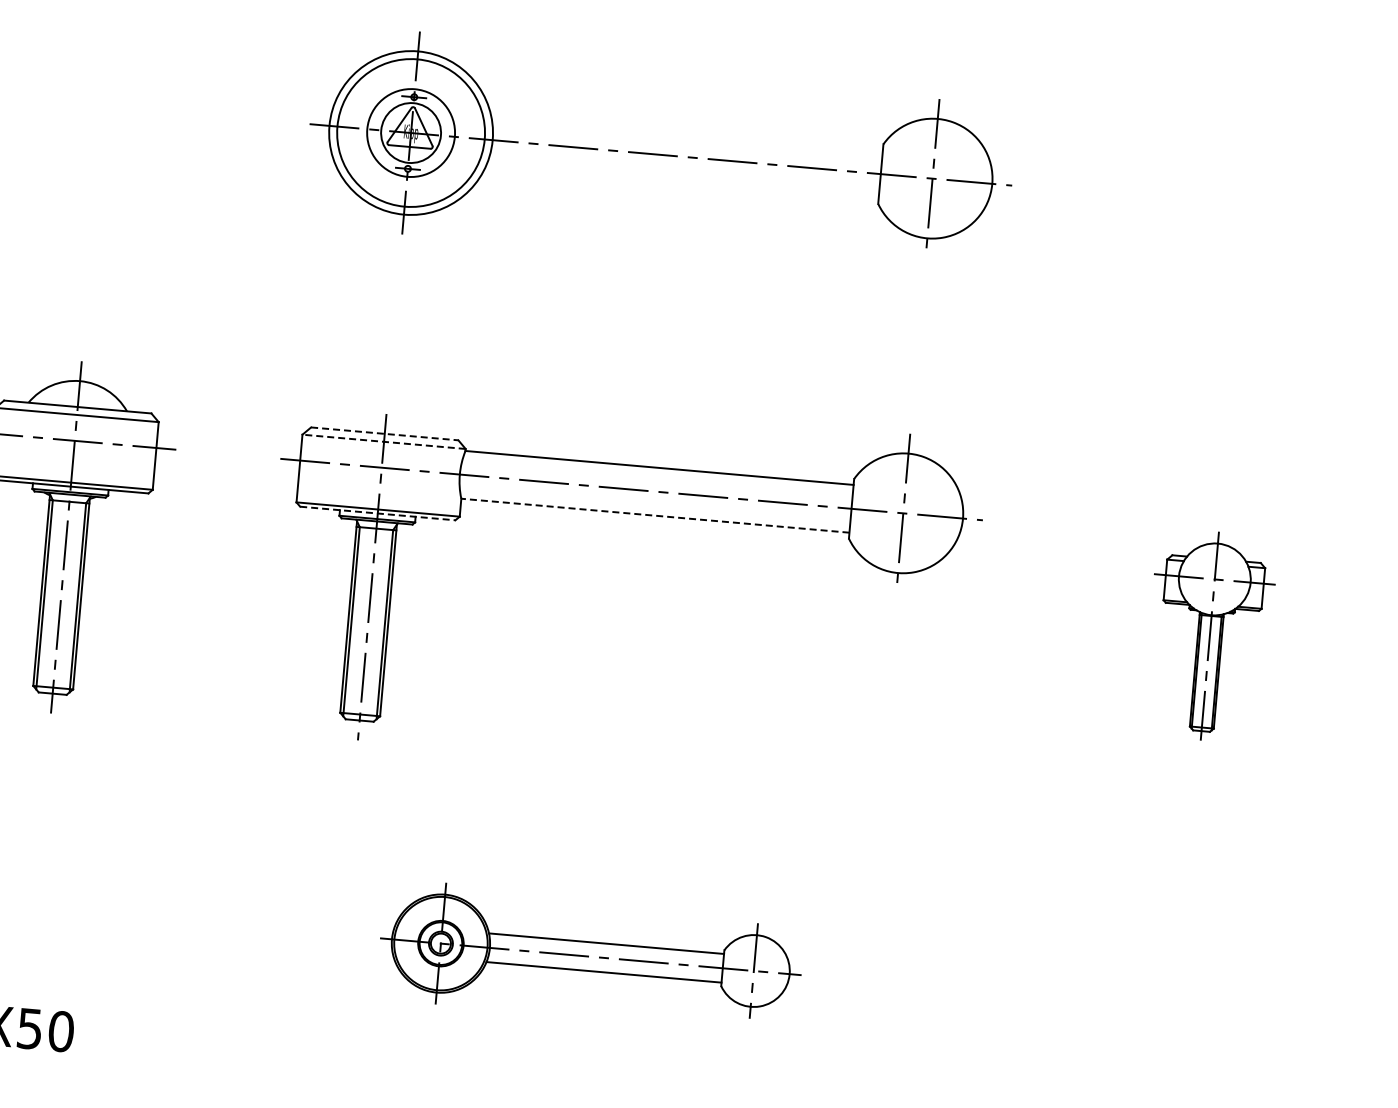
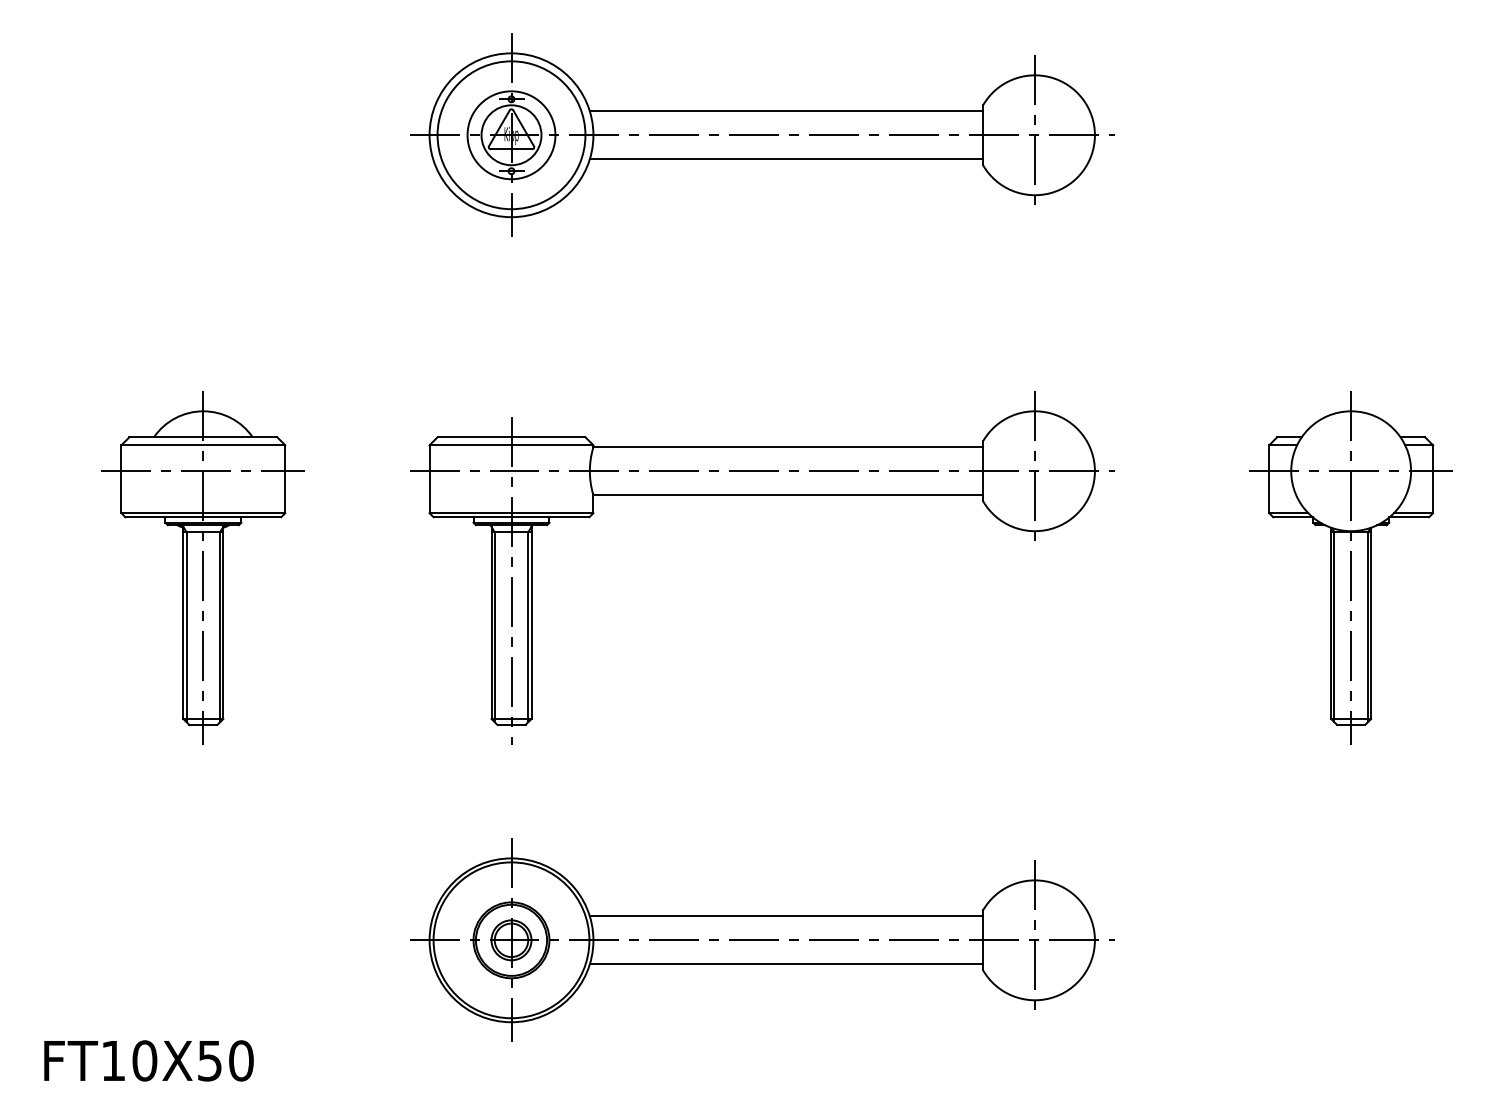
line: (687, 133) -> (786, 111), added
line: (682, 181) -> (786, 159), added
line: (384, 434) -> (511, 437), dashed -> solid
line: (384, 442) -> (511, 445), dashed -> solid
line: (377, 513) -> (511, 517), dashed -> solid
line: (655, 516) -> (788, 495), dashed -> solid
part: (1209, 636) -> (1350, 567), size x1.67
part: (591, 956) -> (762, 939), size x1.67

